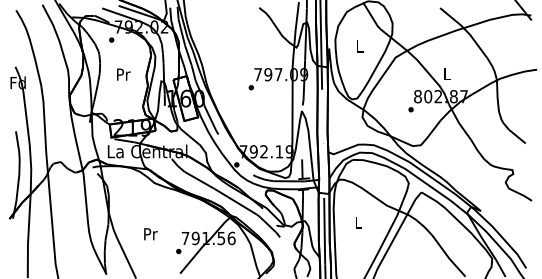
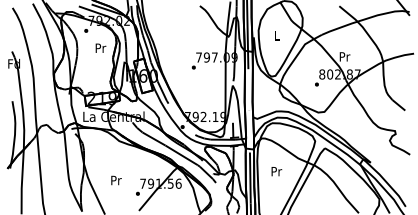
text: (447, 73) -> (345, 56), L -> Pr
text: (123, 74) -> (100, 48), moved
text: (358, 222) -> (276, 171), L -> Pr

